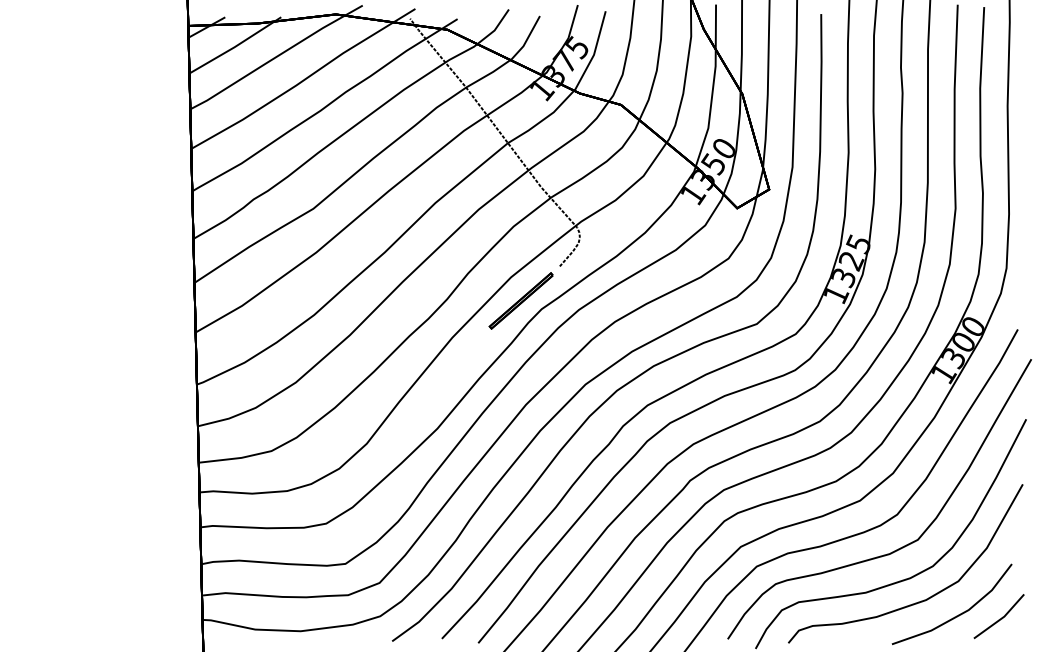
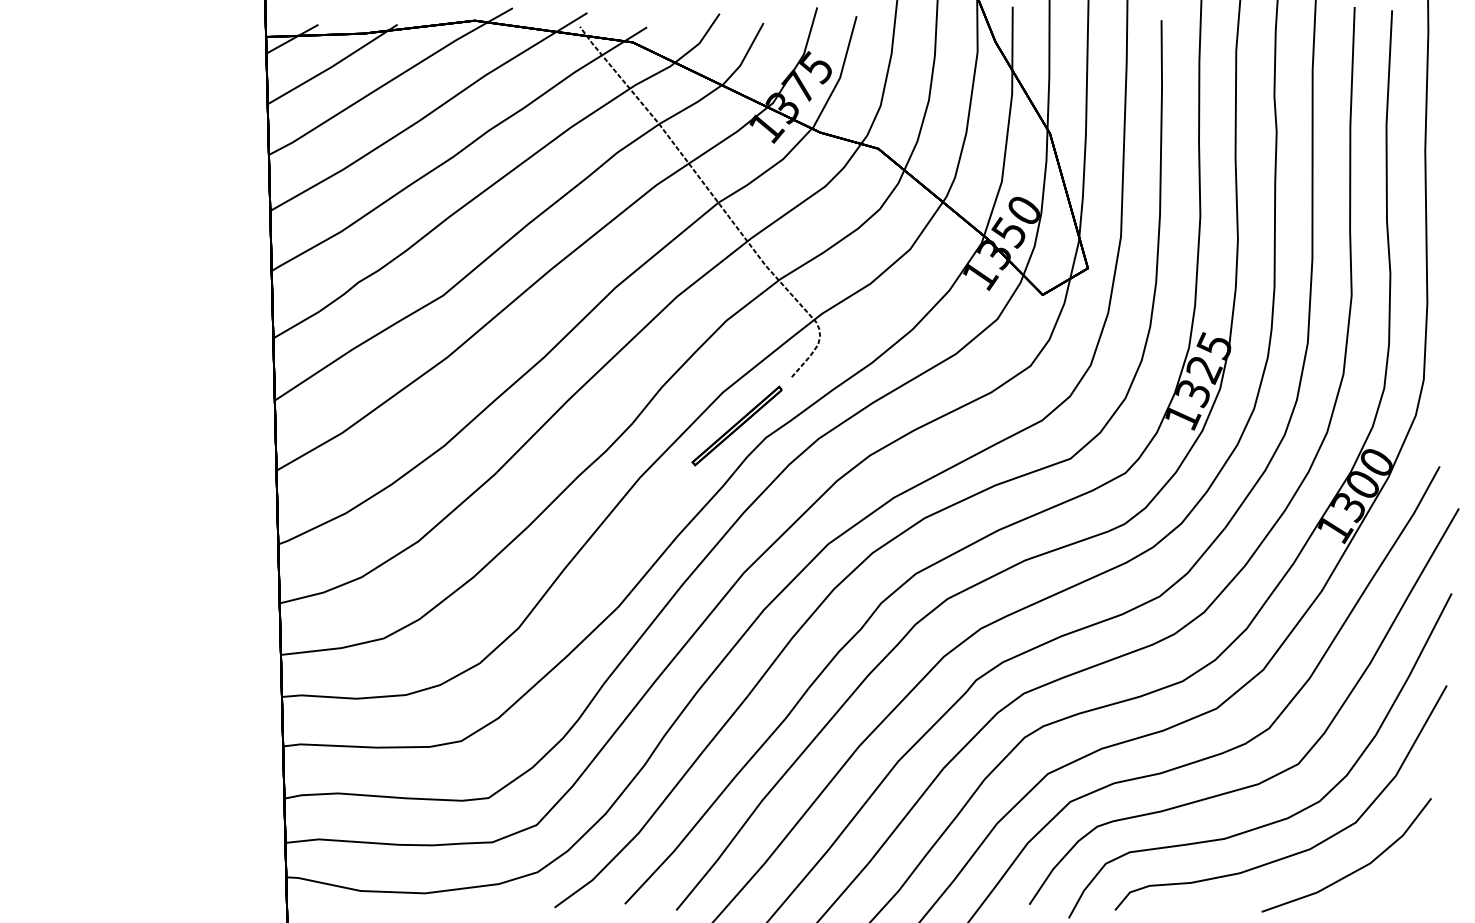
line: (1001, 617) -> (1416, 874), removed

